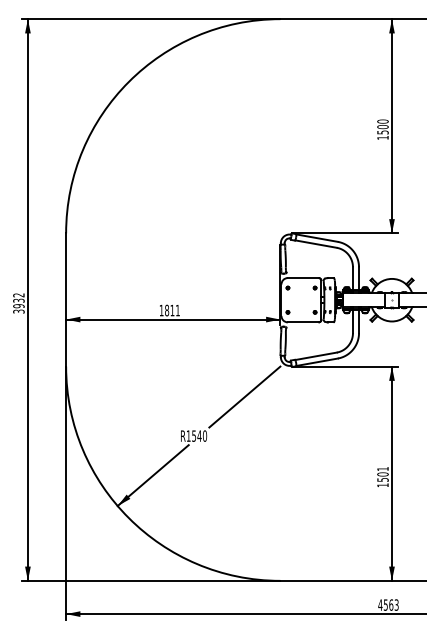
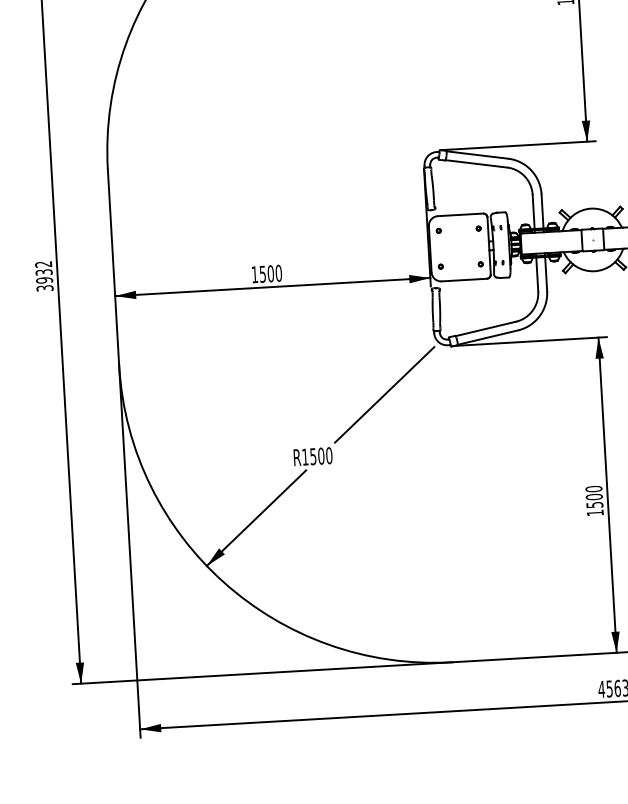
text: (172, 310) -> (270, 273), 1811 -> 1500
text: (199, 435) -> (321, 455), R1540 -> R1500
text: (382, 469) -> (593, 489), 1501 -> 1500

